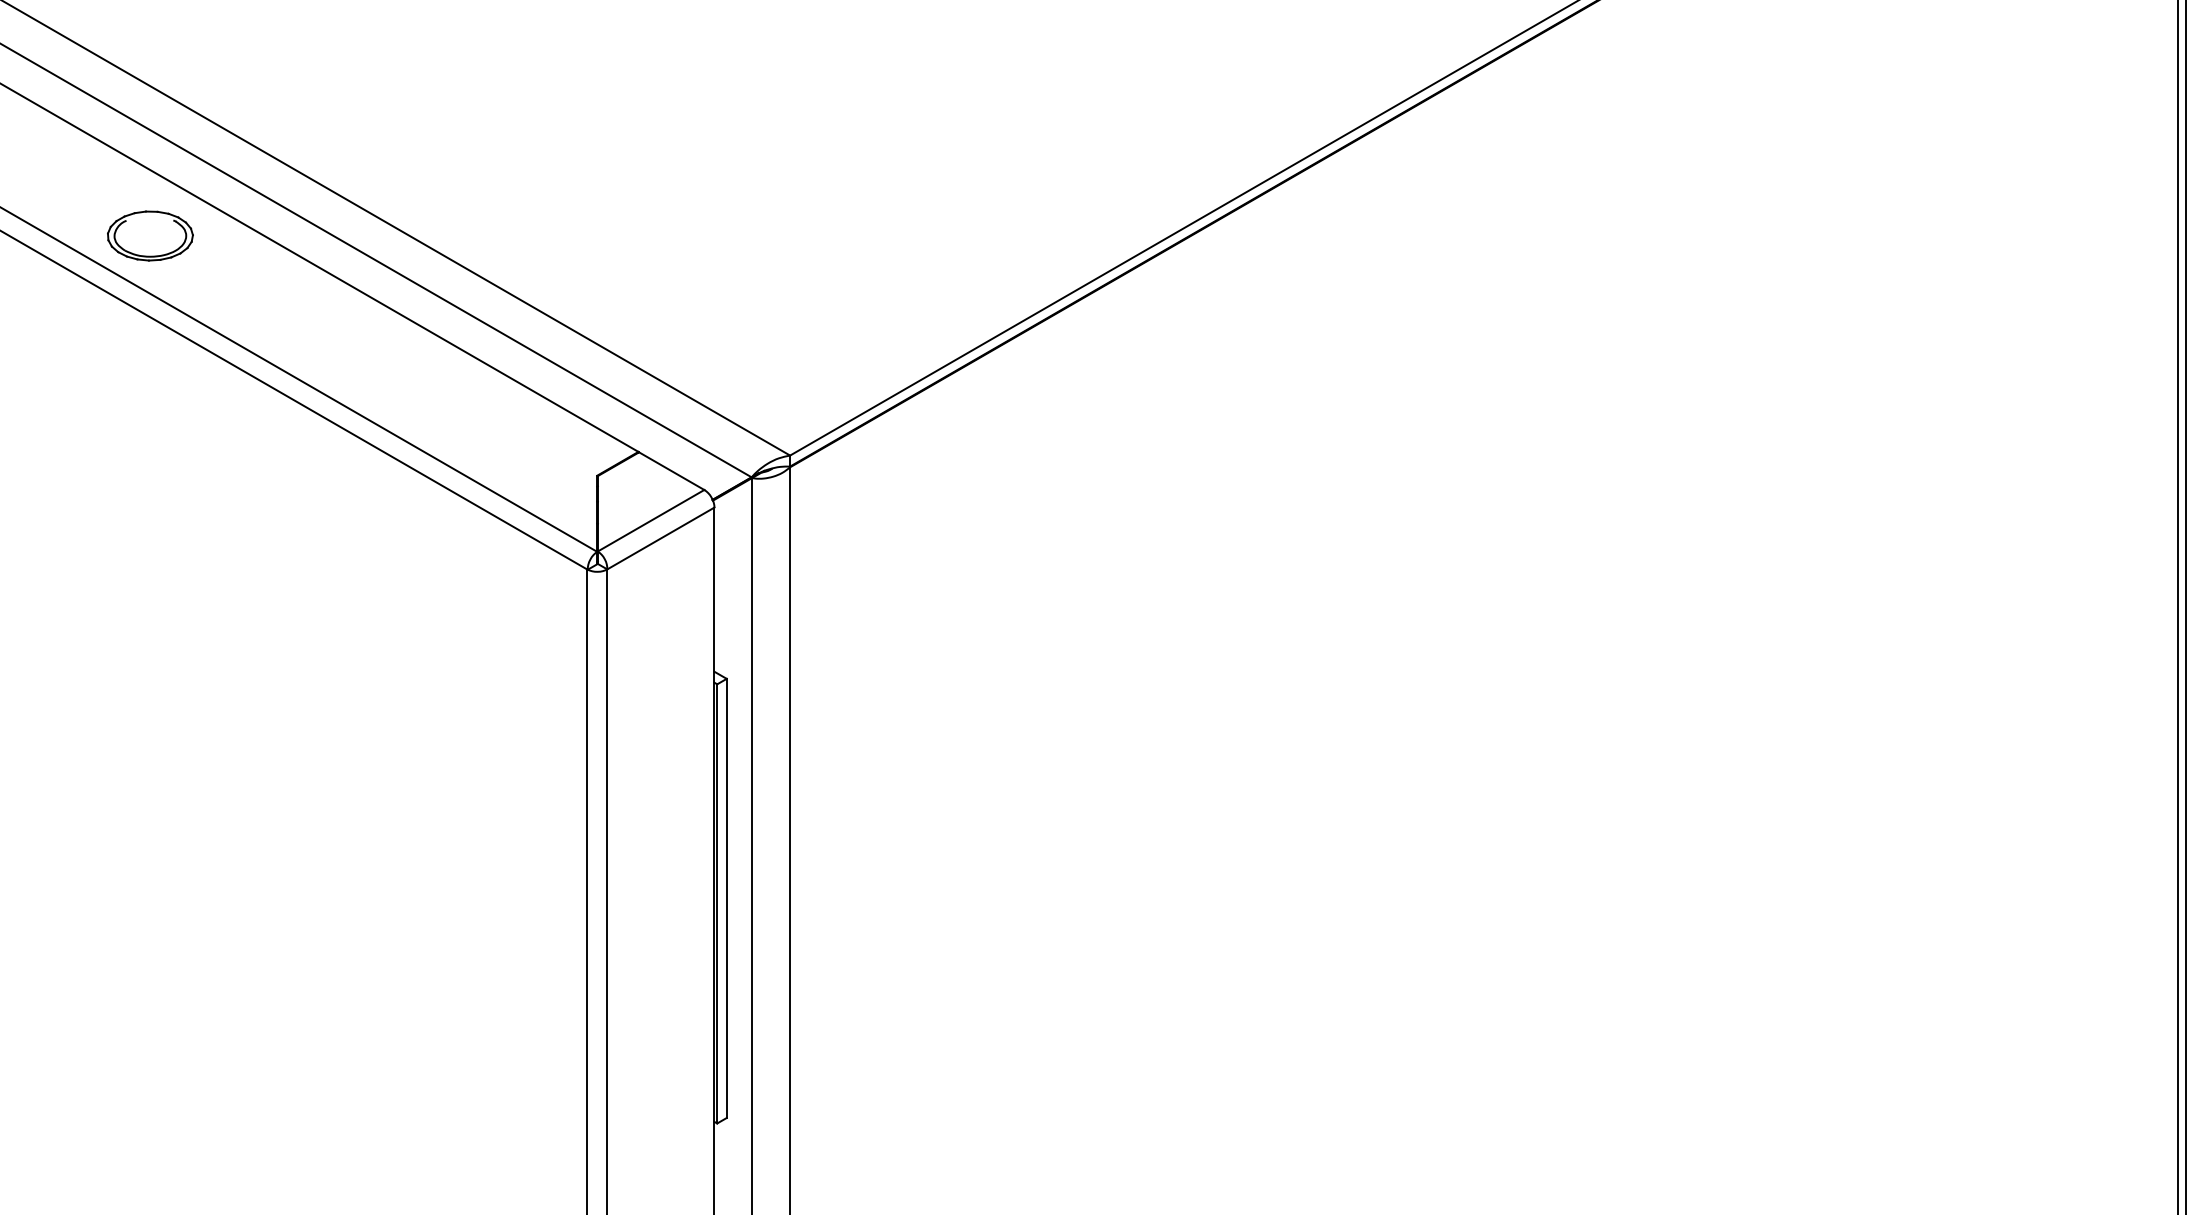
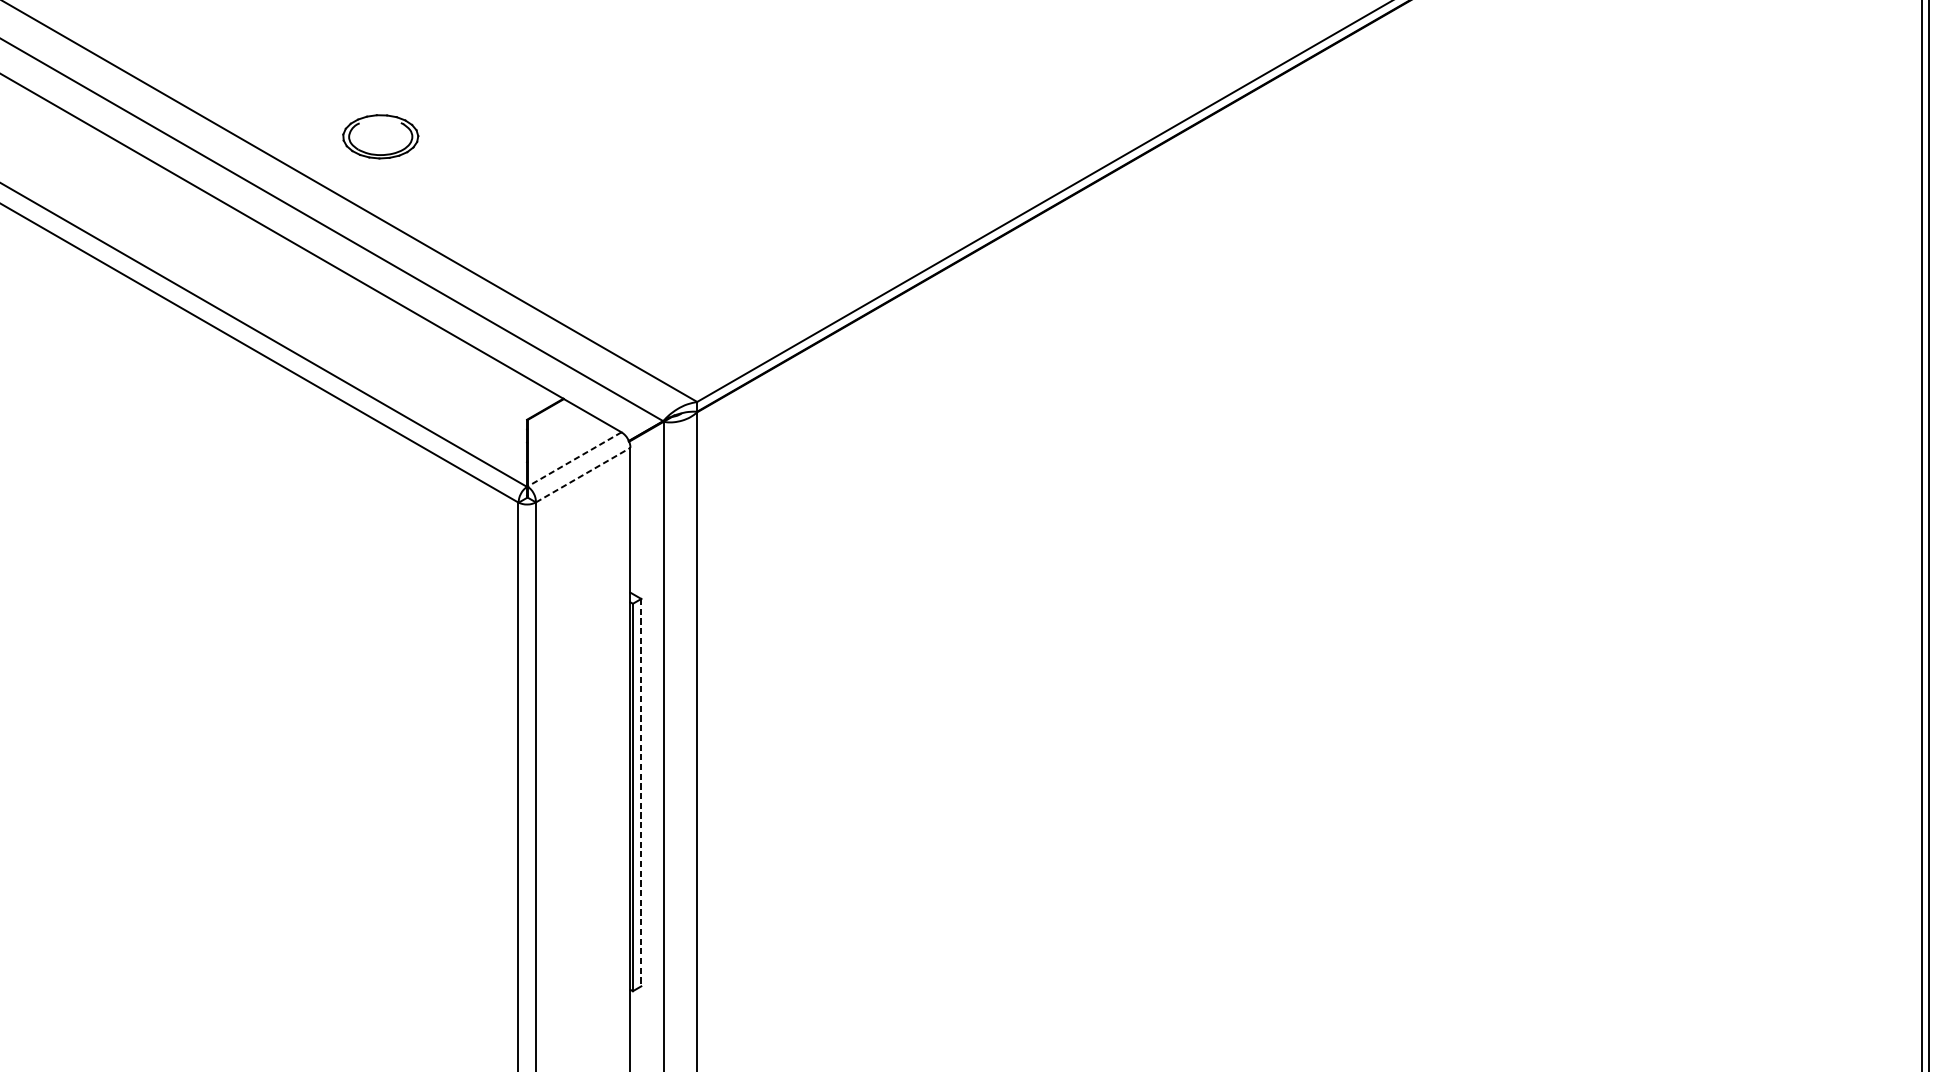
part: (150, 235) -> (380, 136), moved
line: (650, 520) -> (574, 459), solid -> dashed
line: (660, 538) -> (582, 475), solid -> dashed
line: (726, 898) -> (641, 792), solid -> dashed

